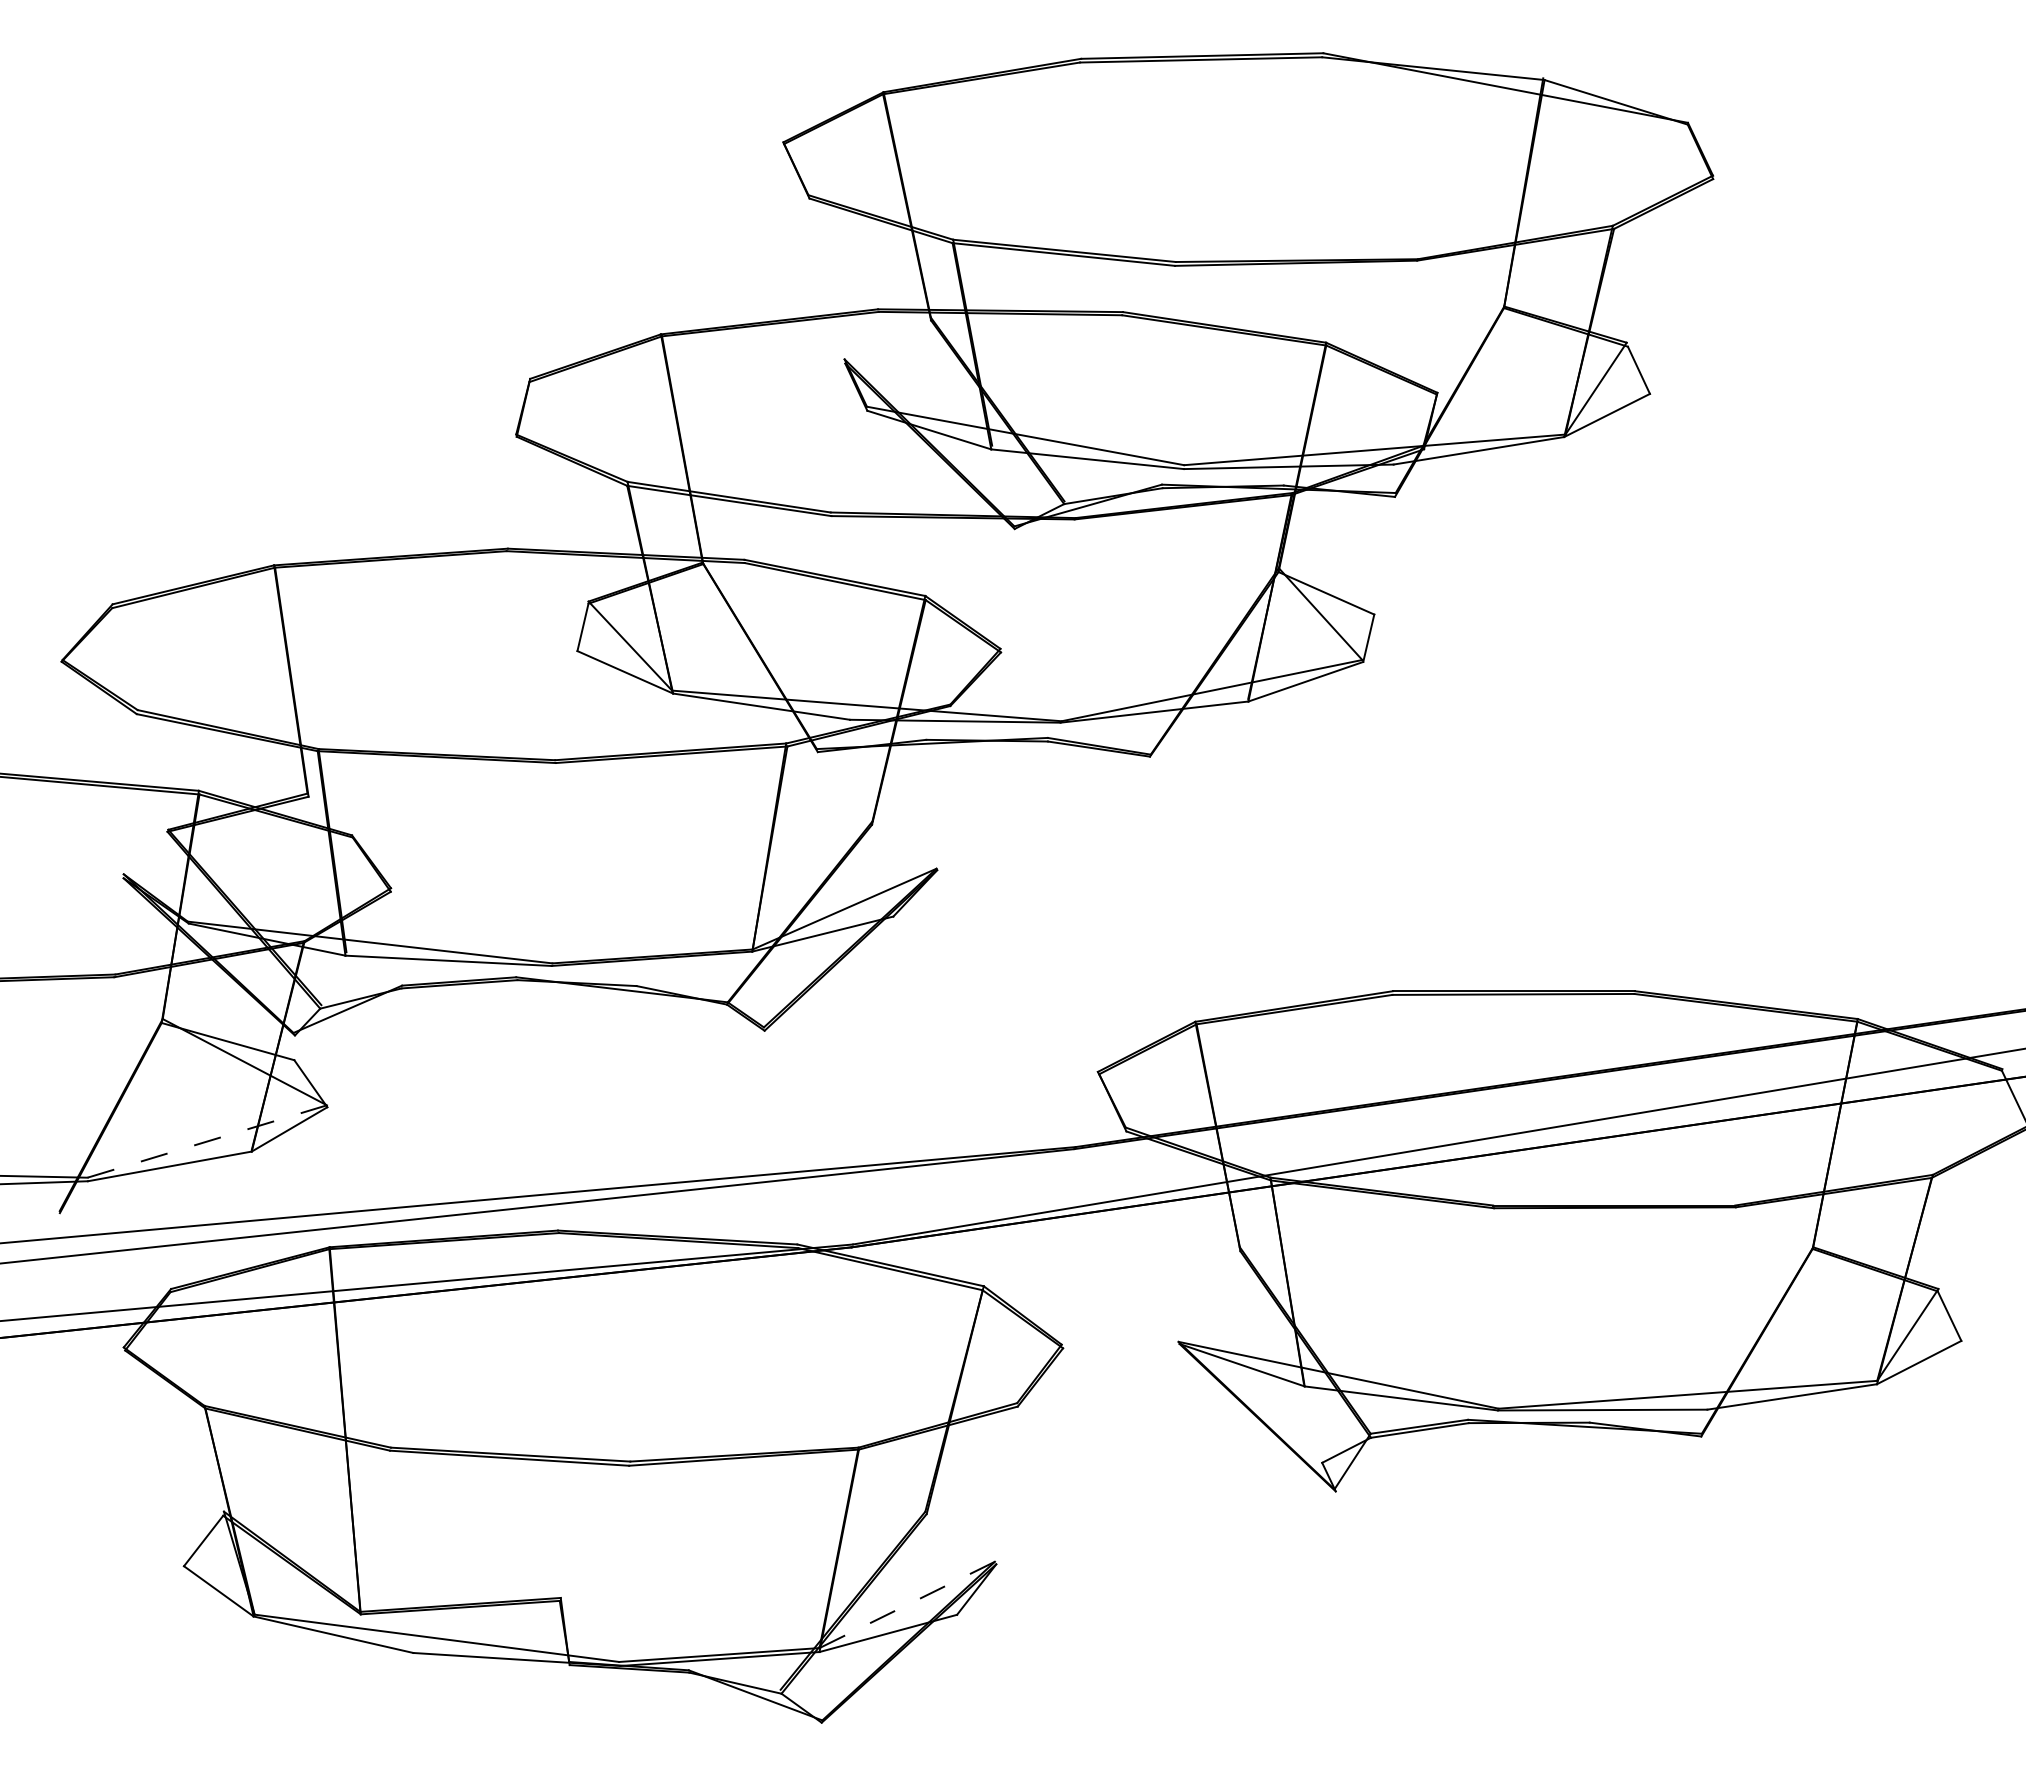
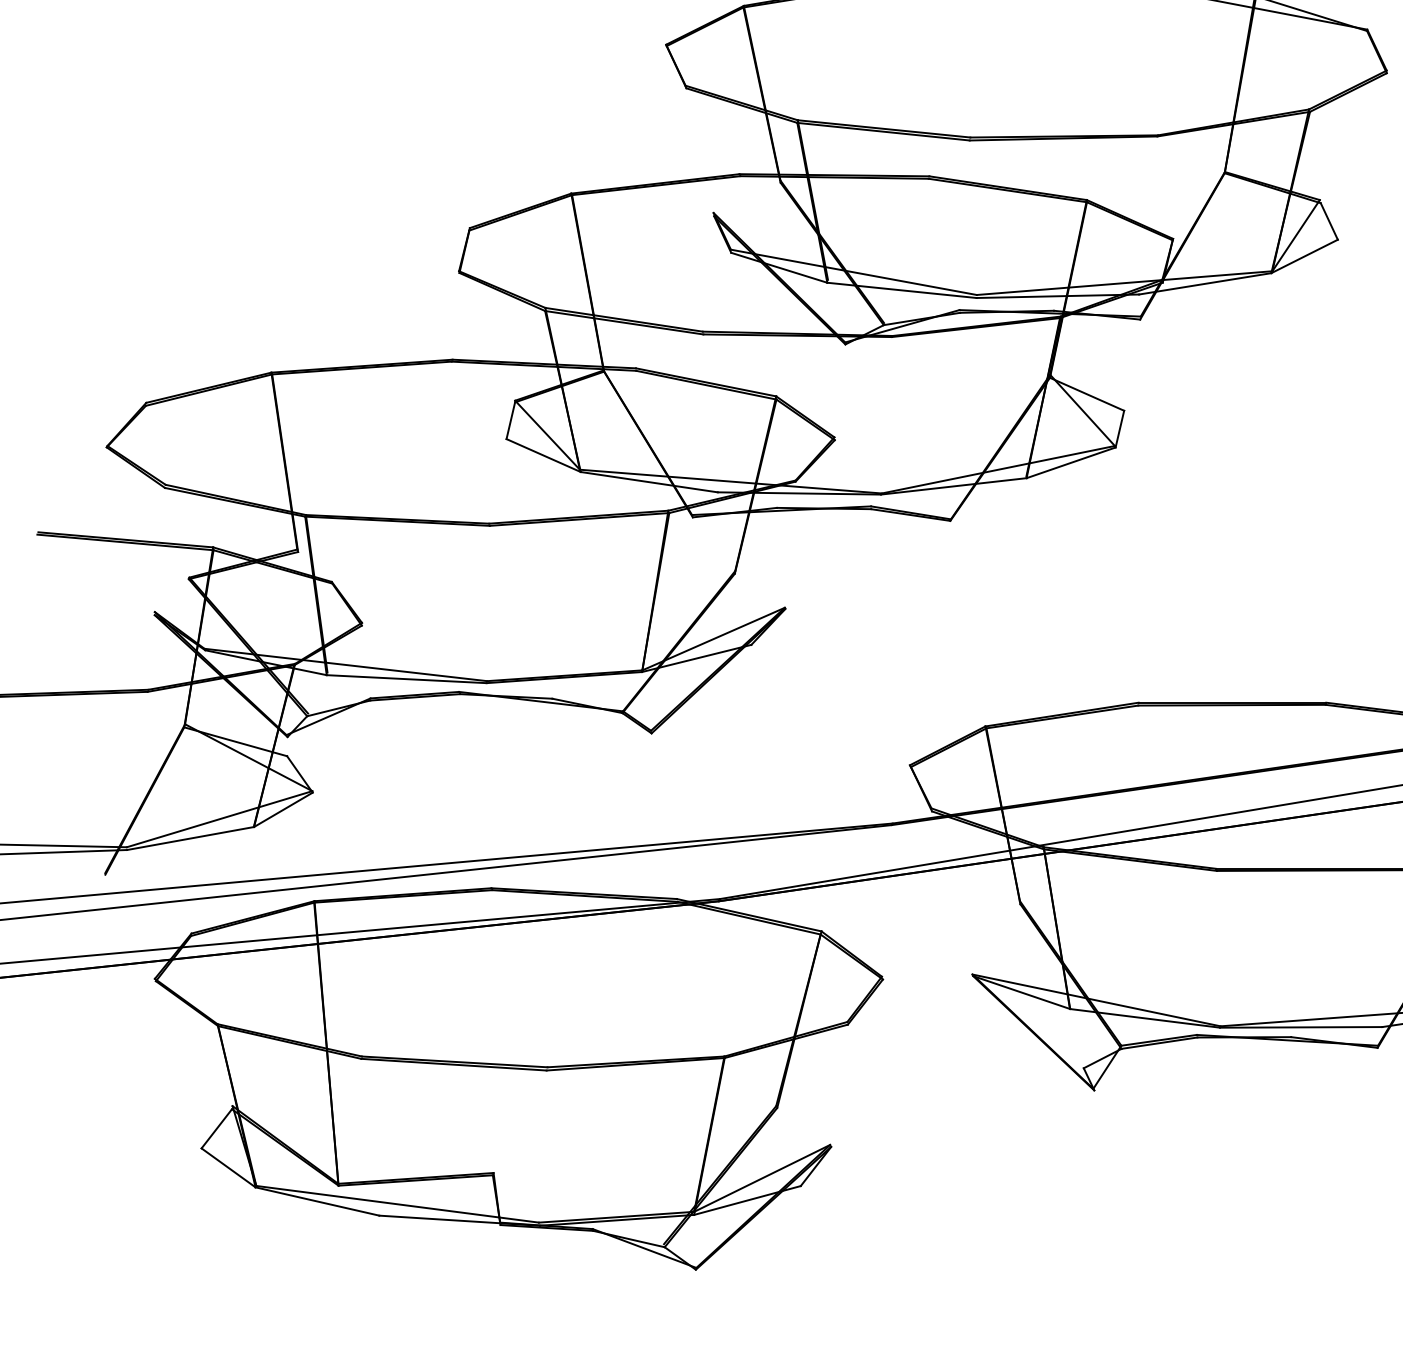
line: (207, 1141) -> (219, 819), dashed -> solid
line: (907, 1604) -> (762, 1178), dashed -> solid

